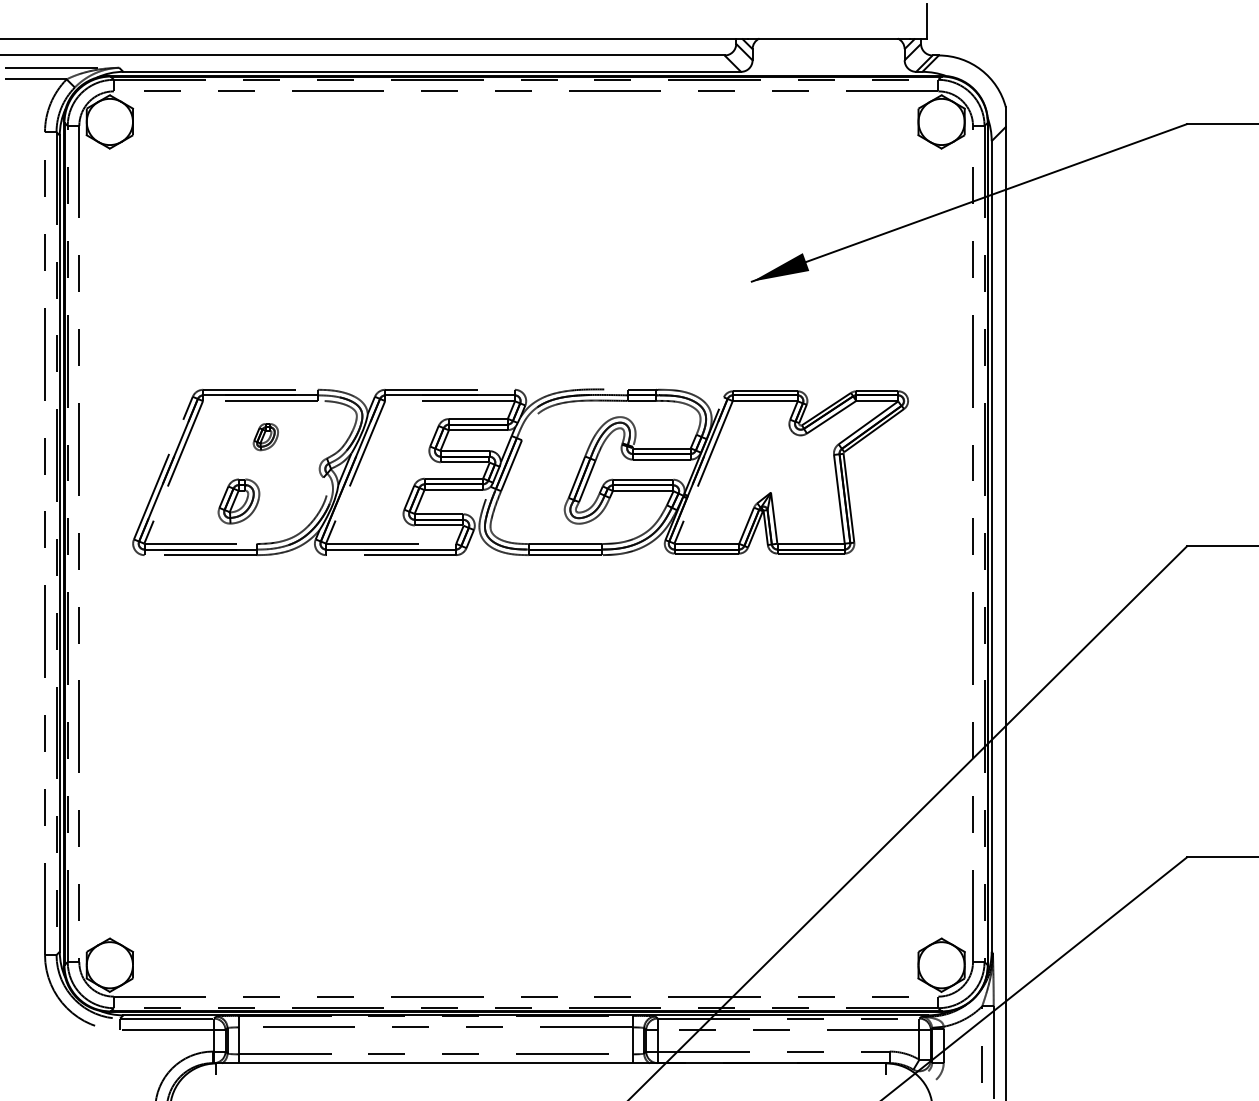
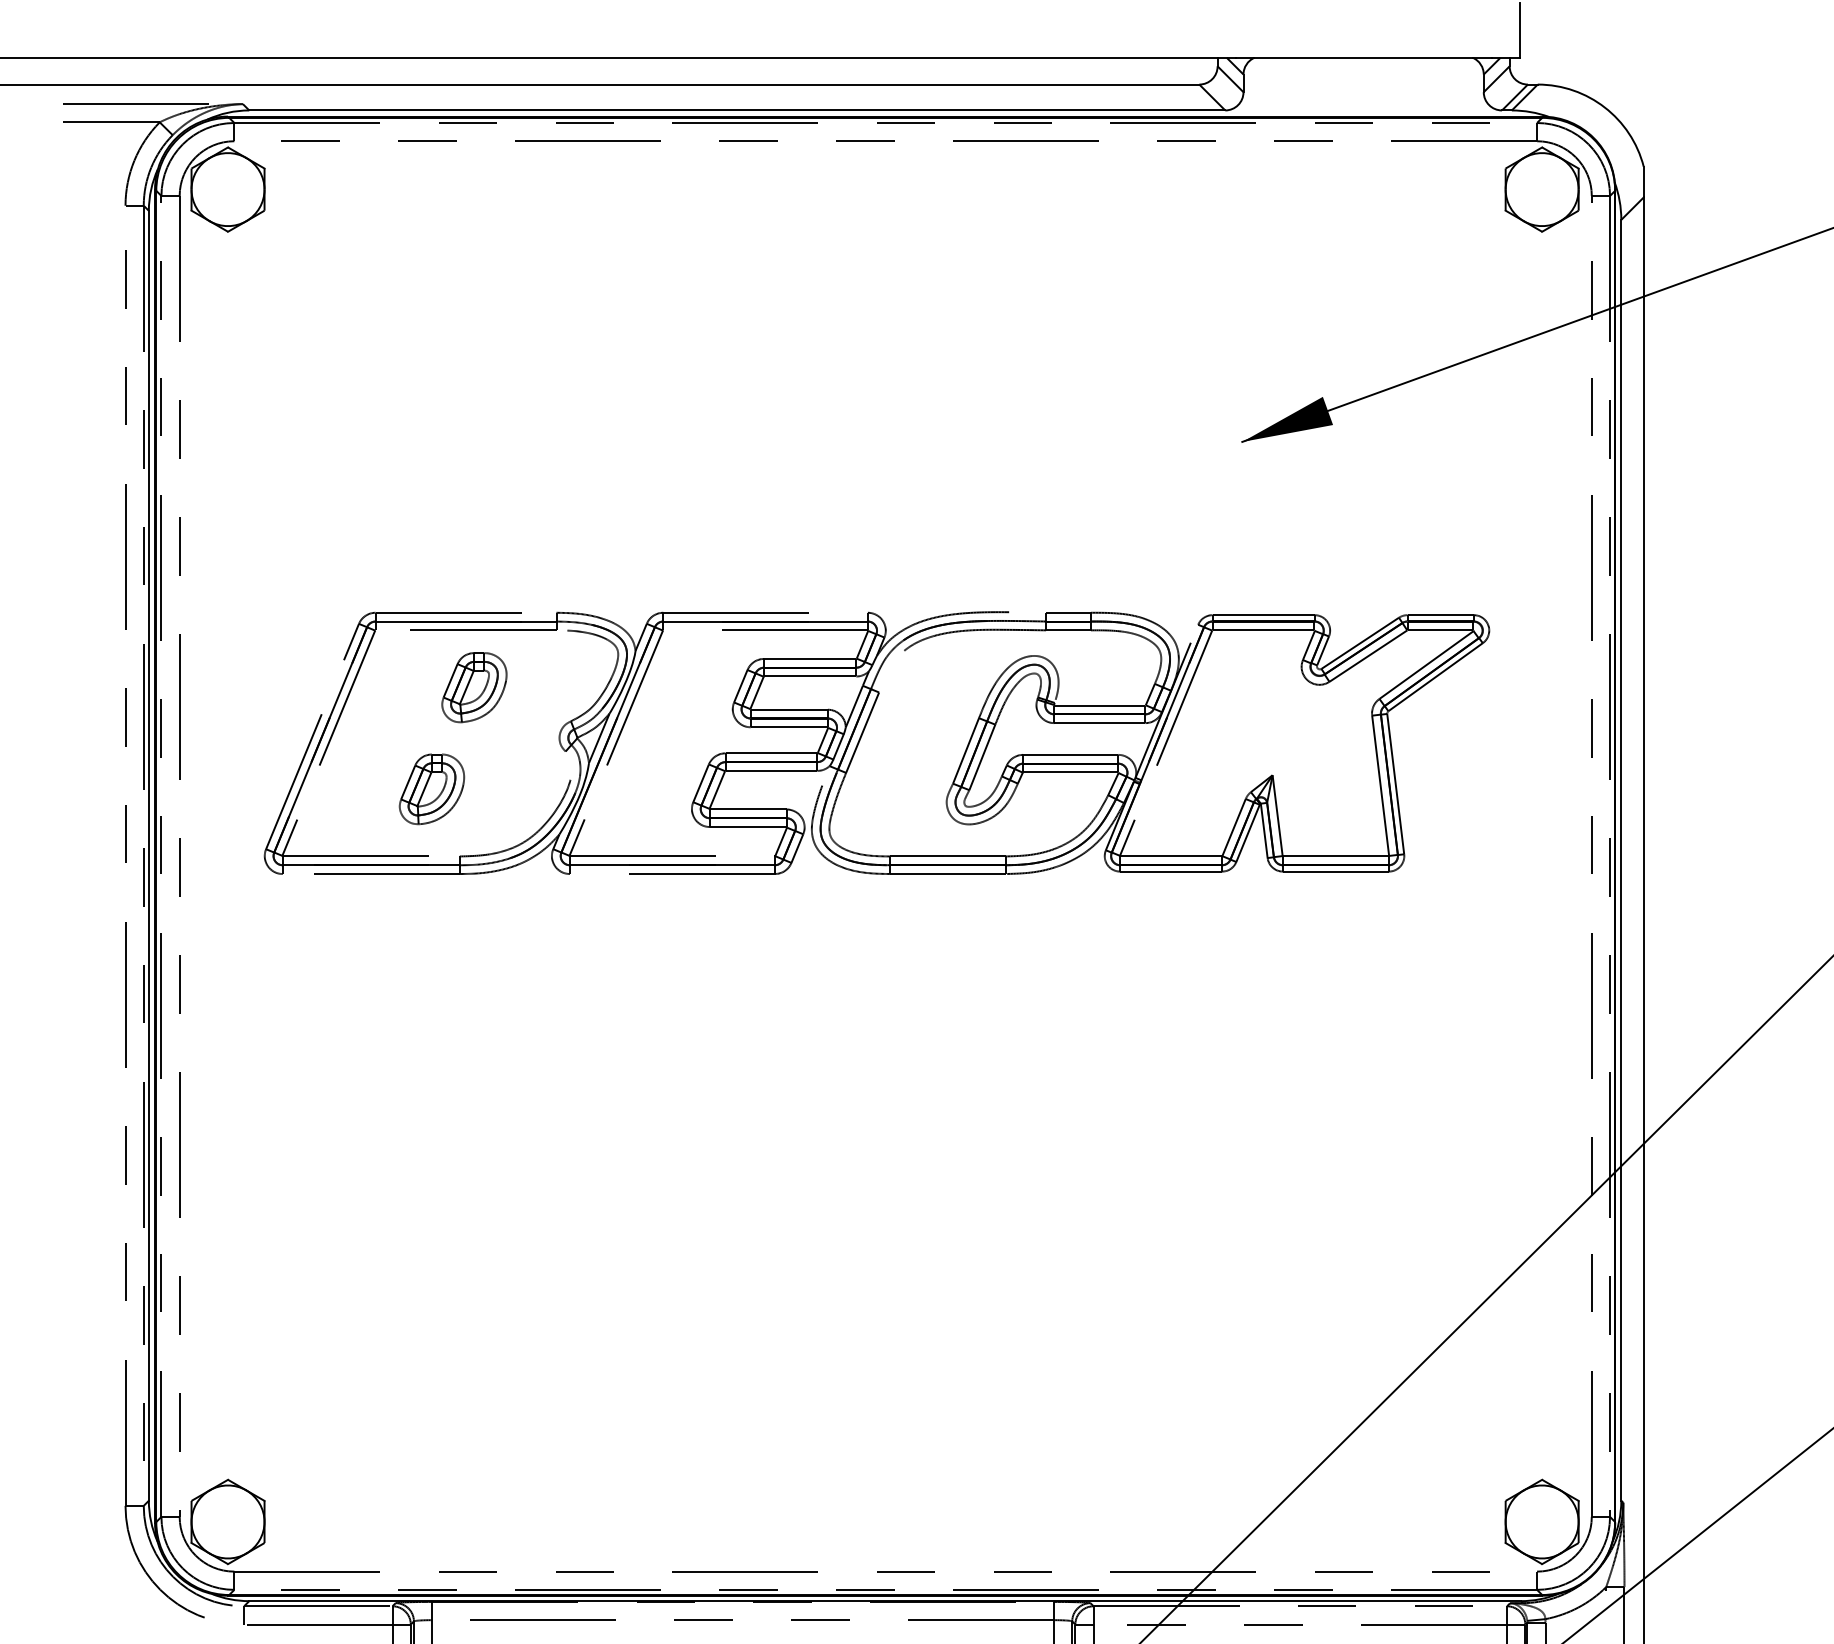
part: (265, 436) -> (473, 686), size x1.67

